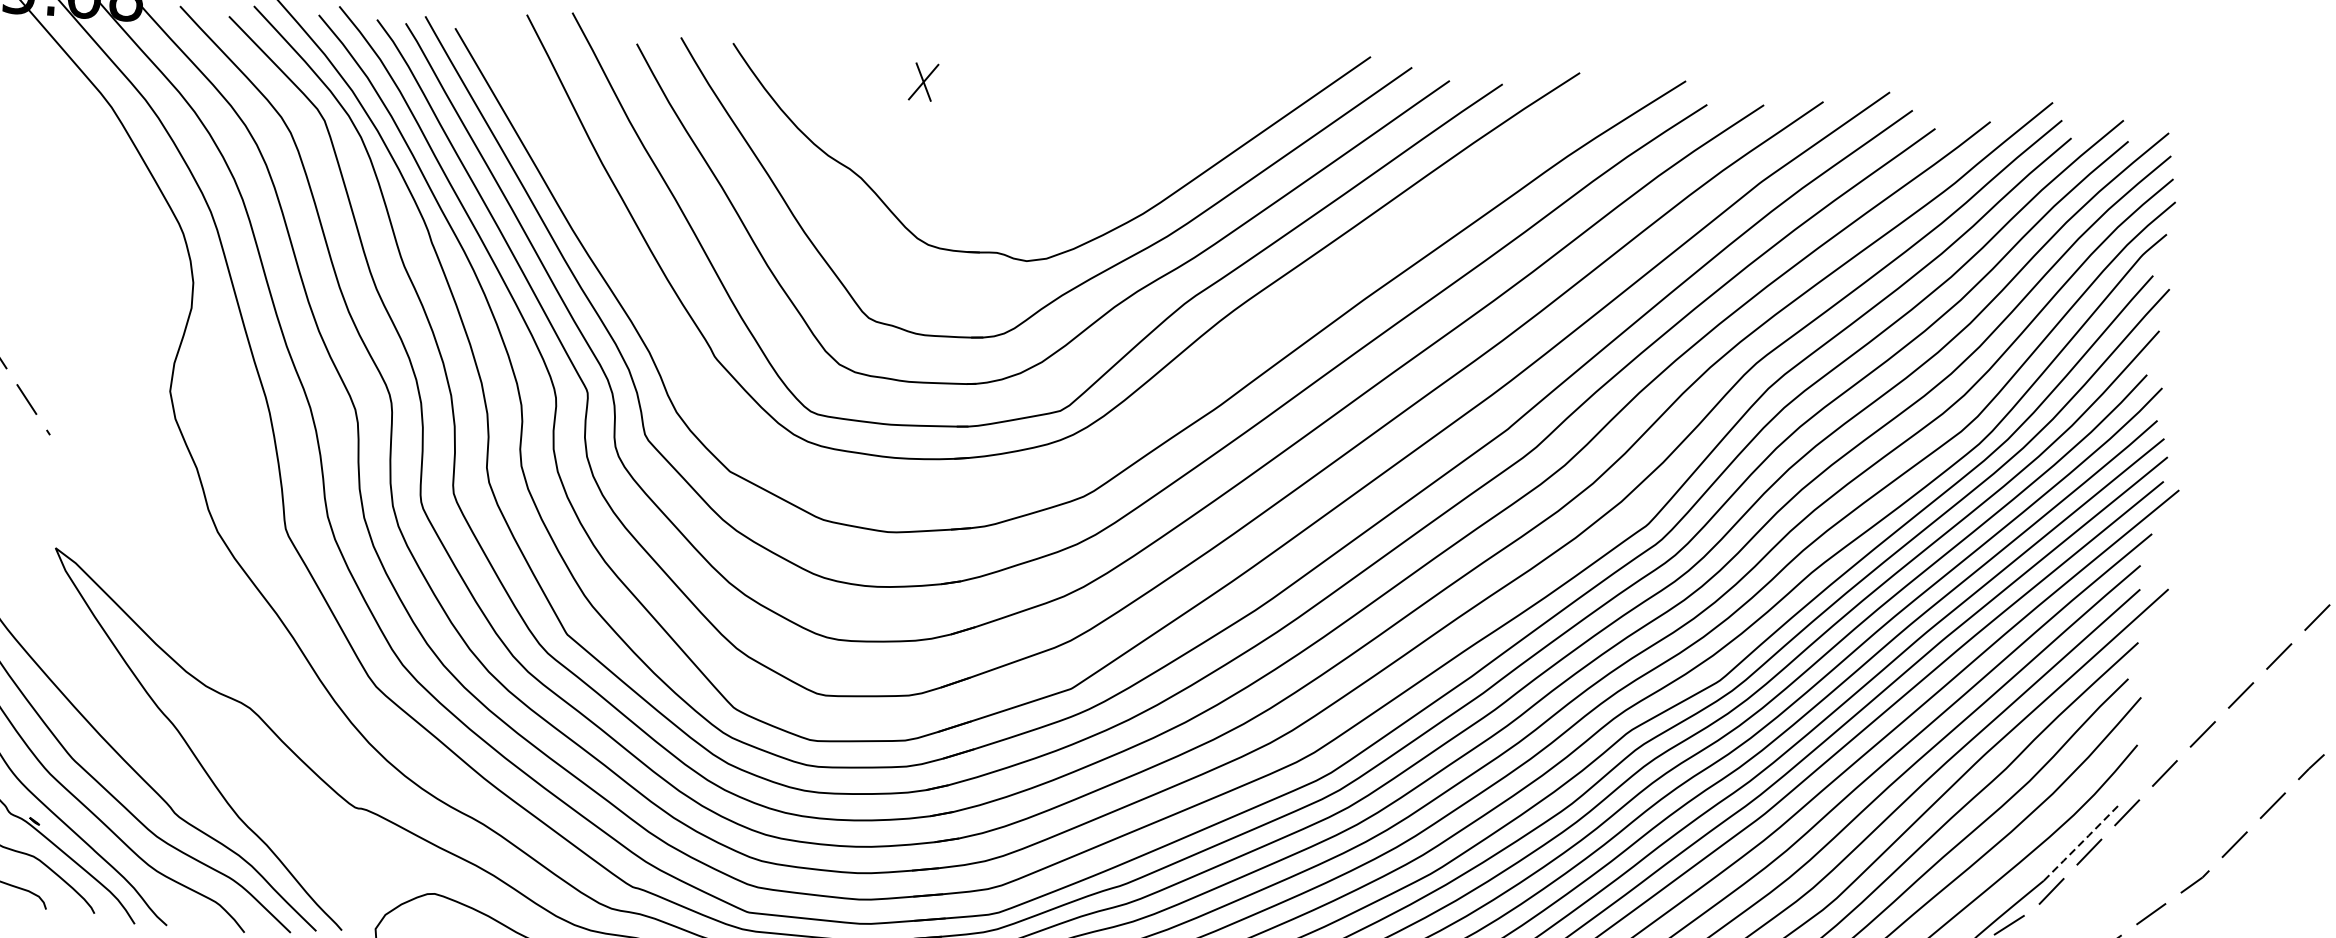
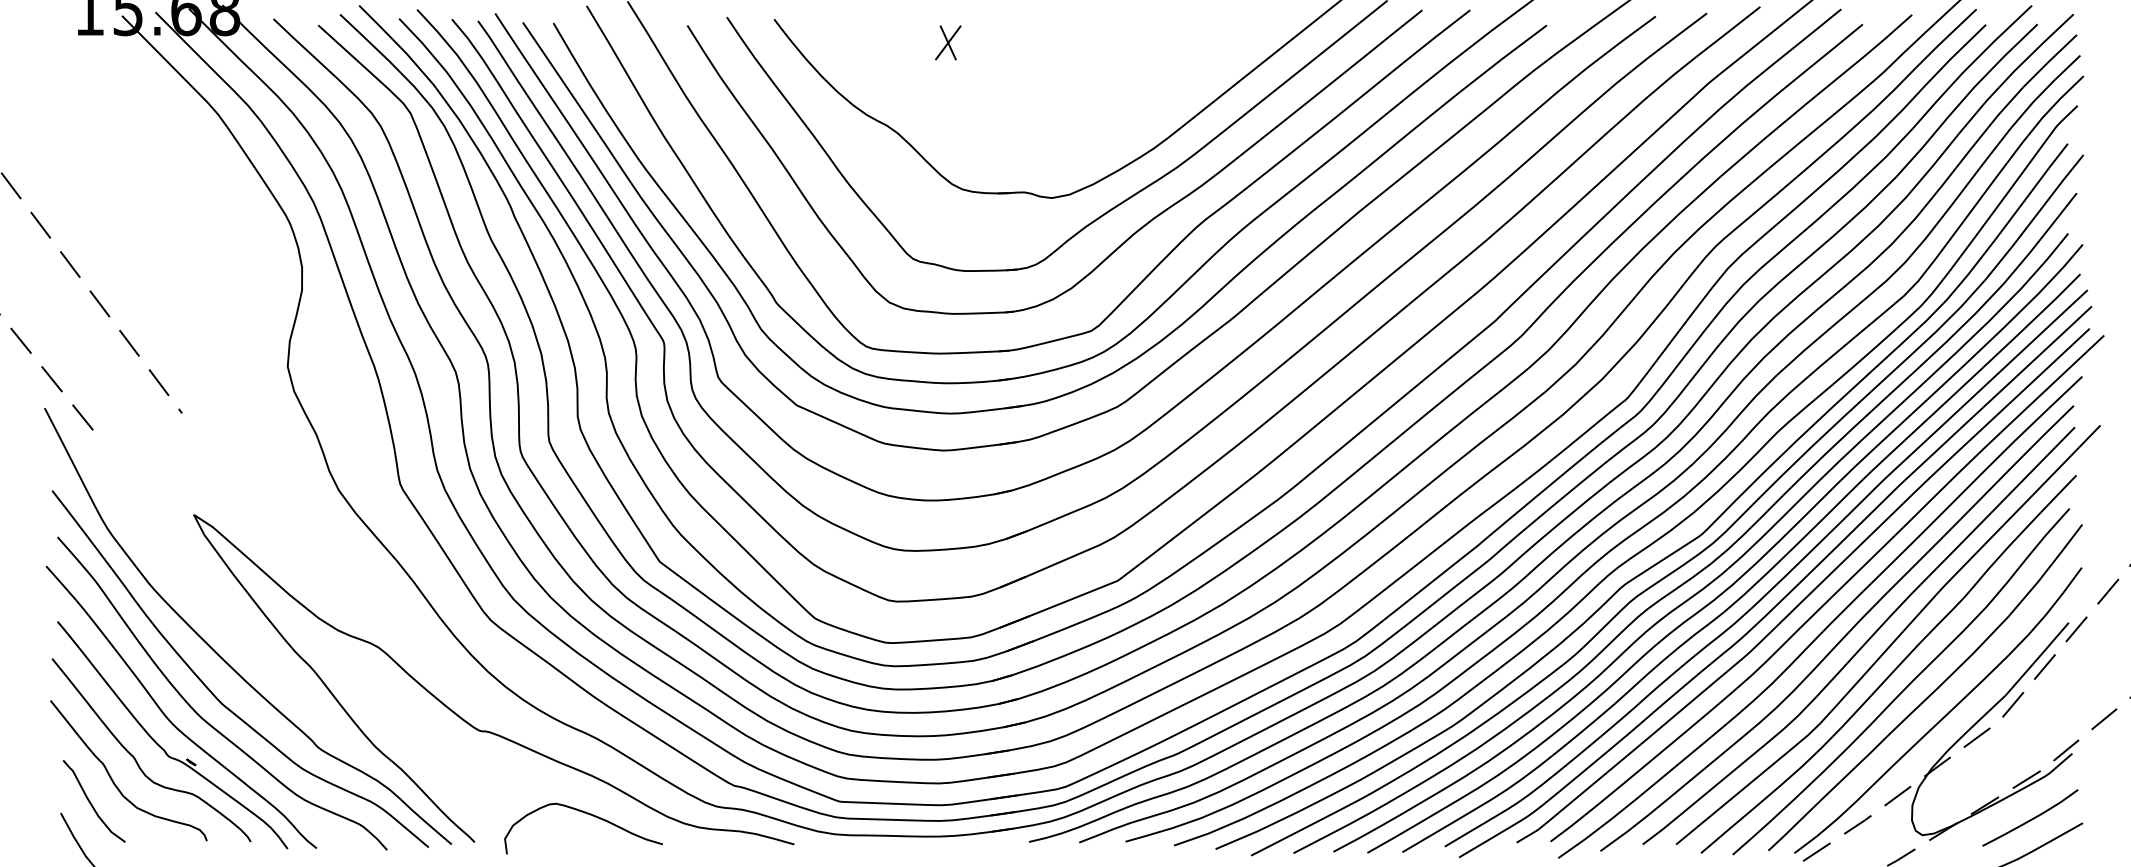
part: (1114, 439) -> (1141, 353), added
line: (2080, 843) -> (2036, 659), dashed -> solid

